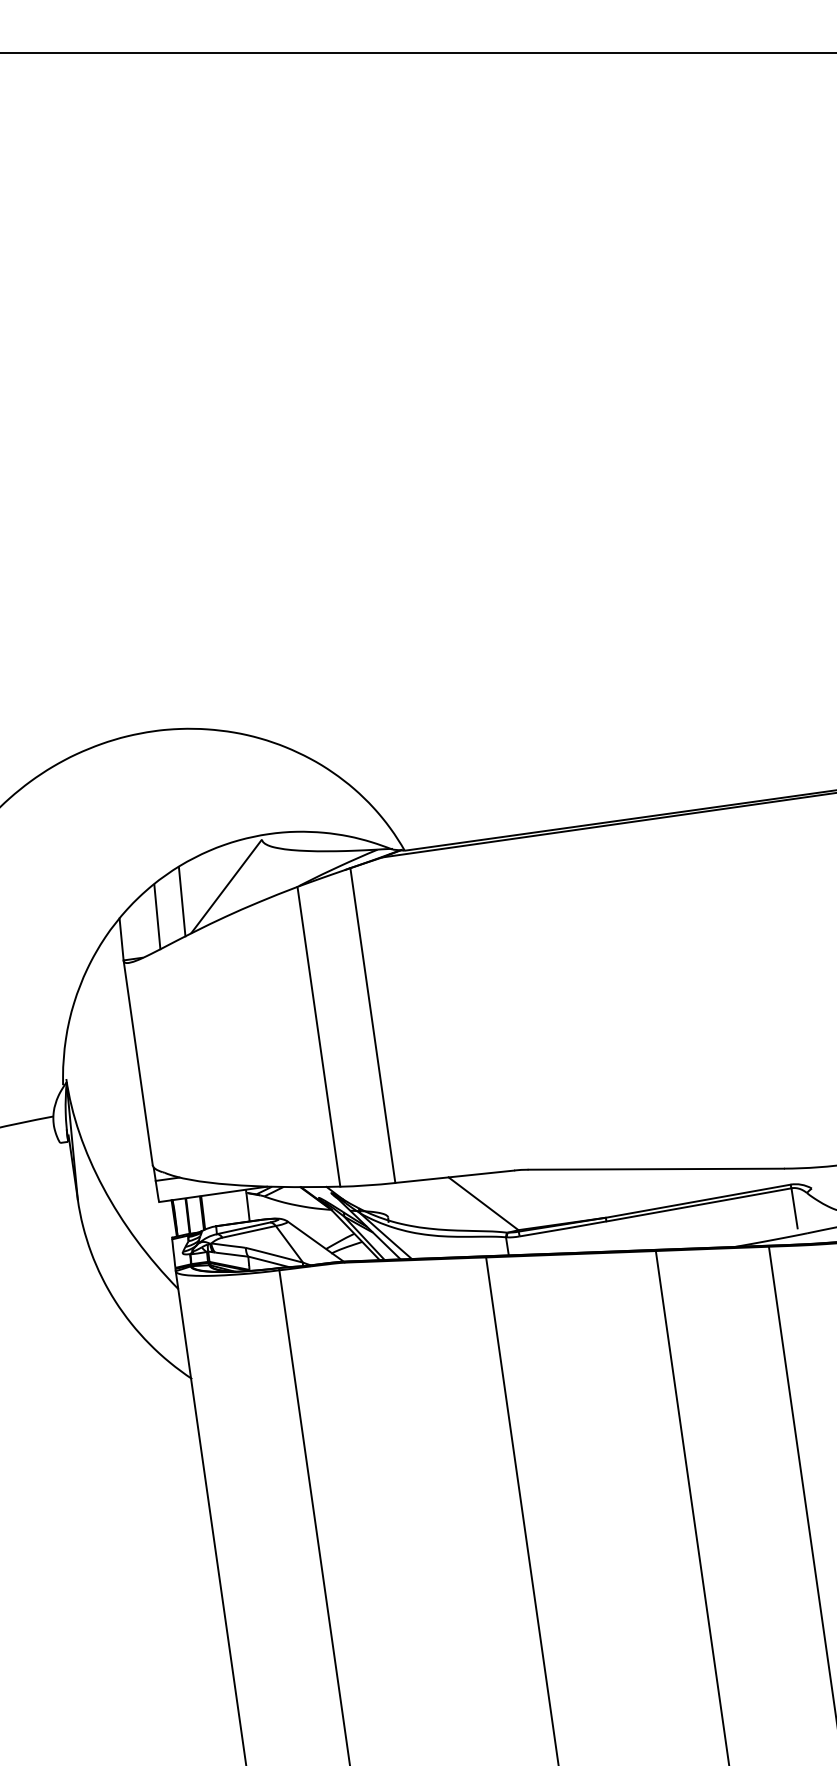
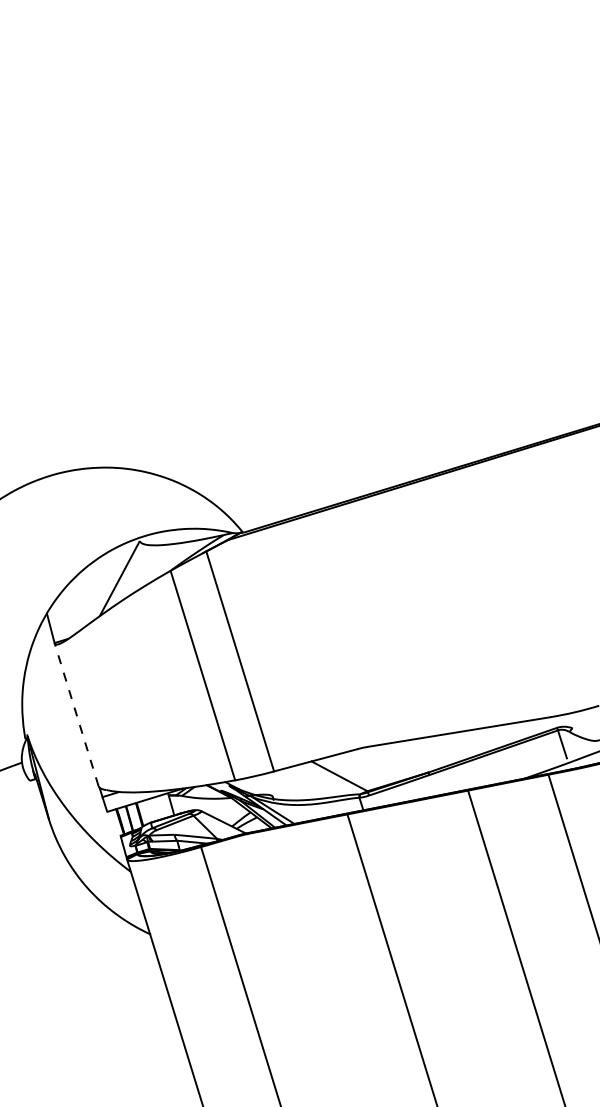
line: (181, 901) -> (89, 594), removed
line: (157, 916) -> (73, 607), removed
line: (138, 1062) -> (76, 714), solid -> dashed

